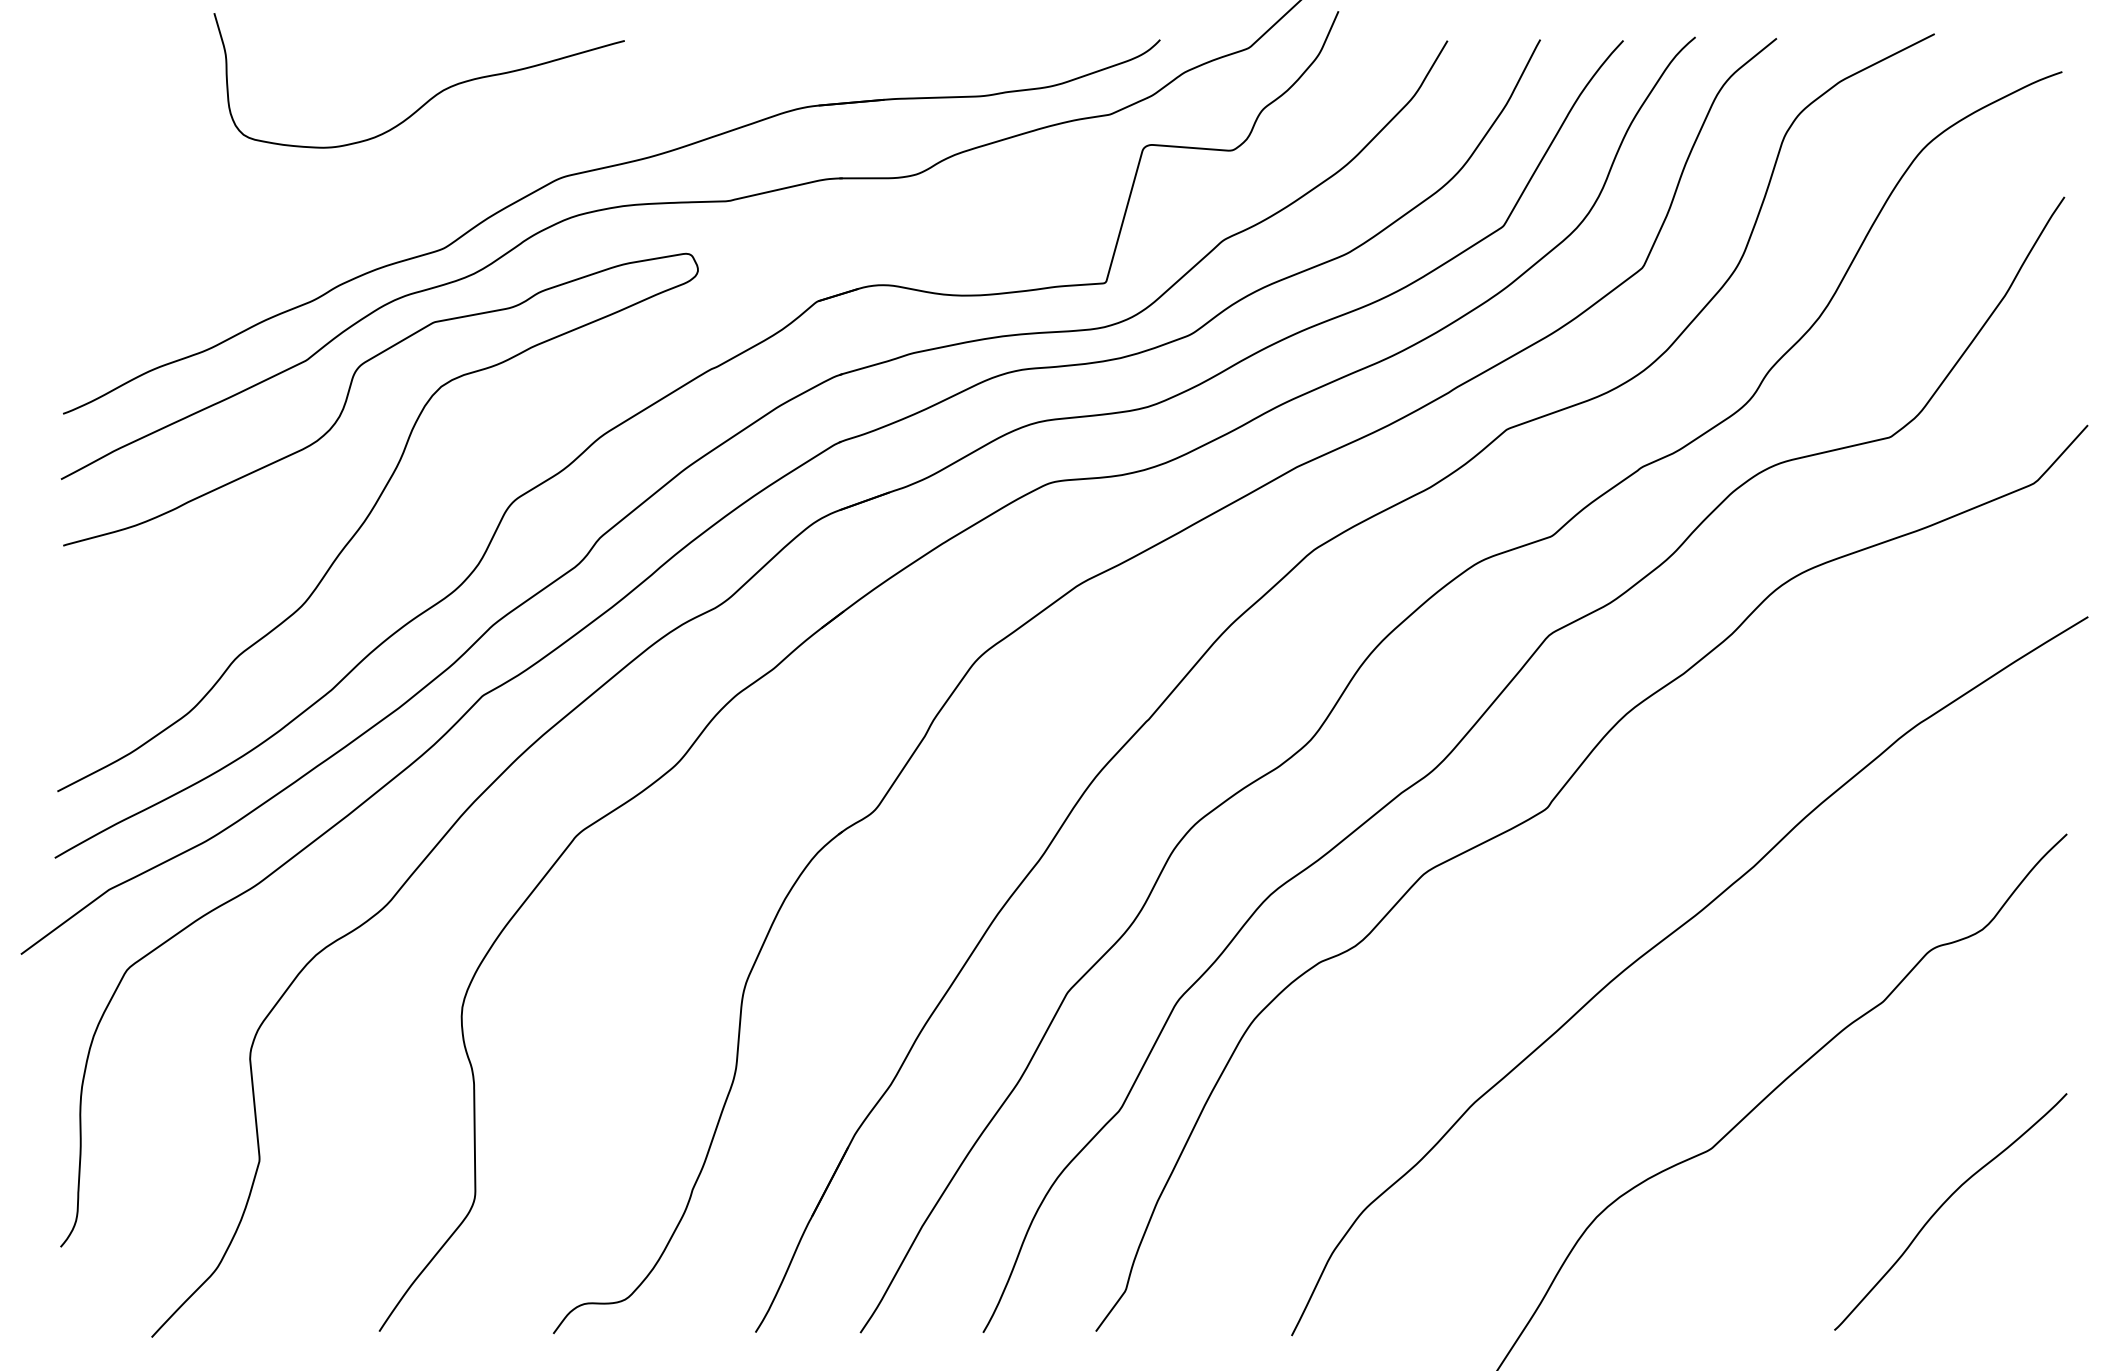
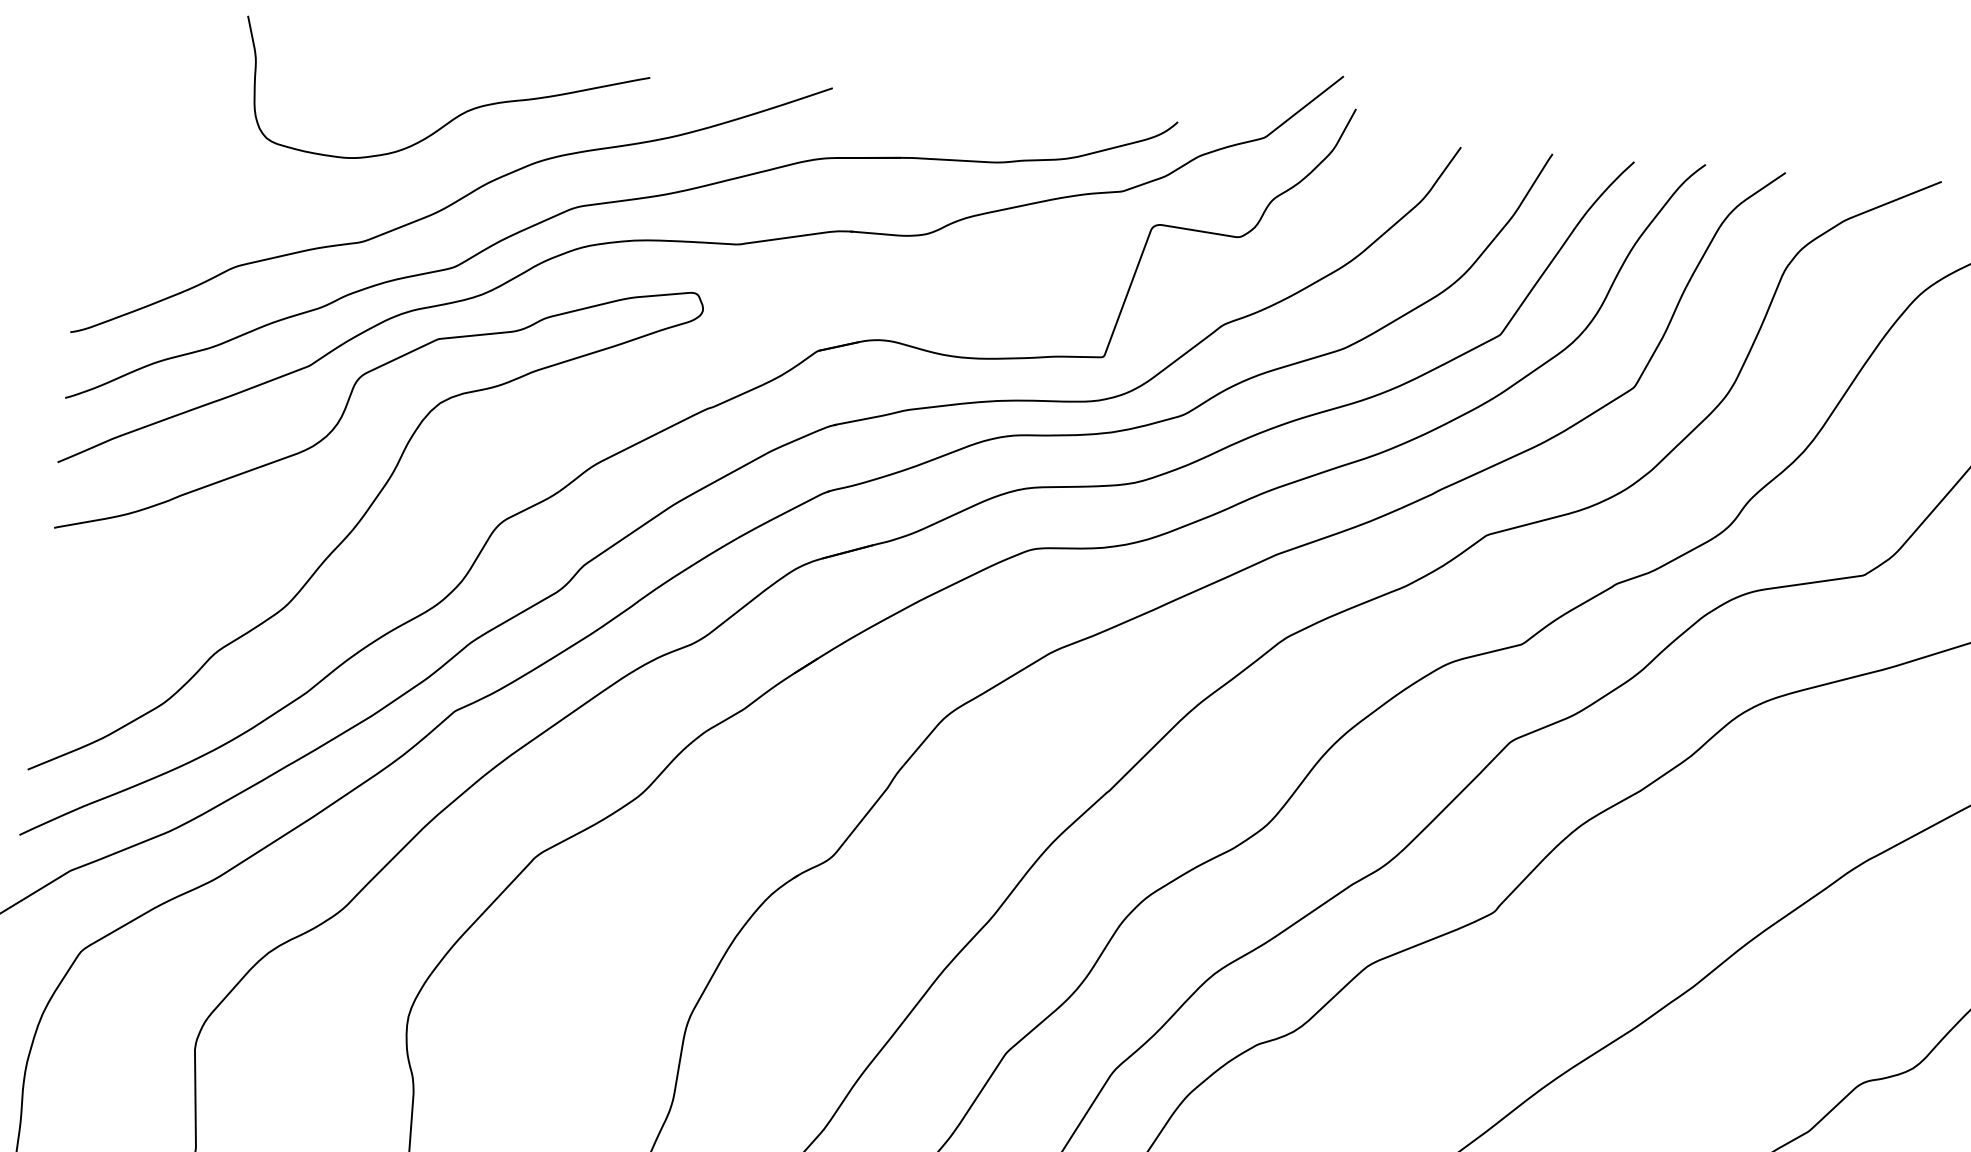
curve: (433, 188) -> (449, 207), added

